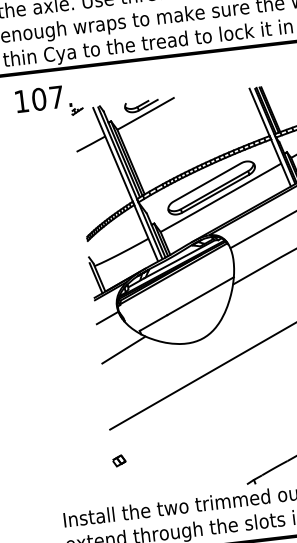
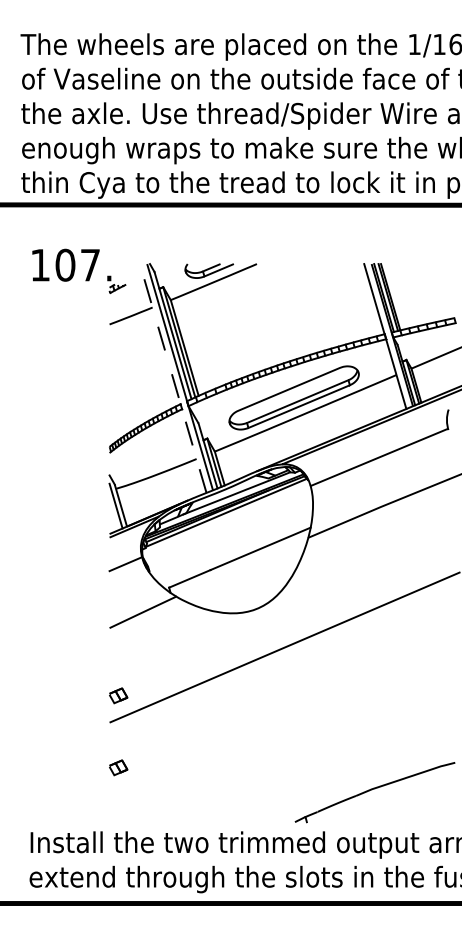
part: (49, 101) -> (79, 270), moved
line: (125, 185) -> (173, 379), solid -> dashed
part: (113, 410) -> (118, 695), added

